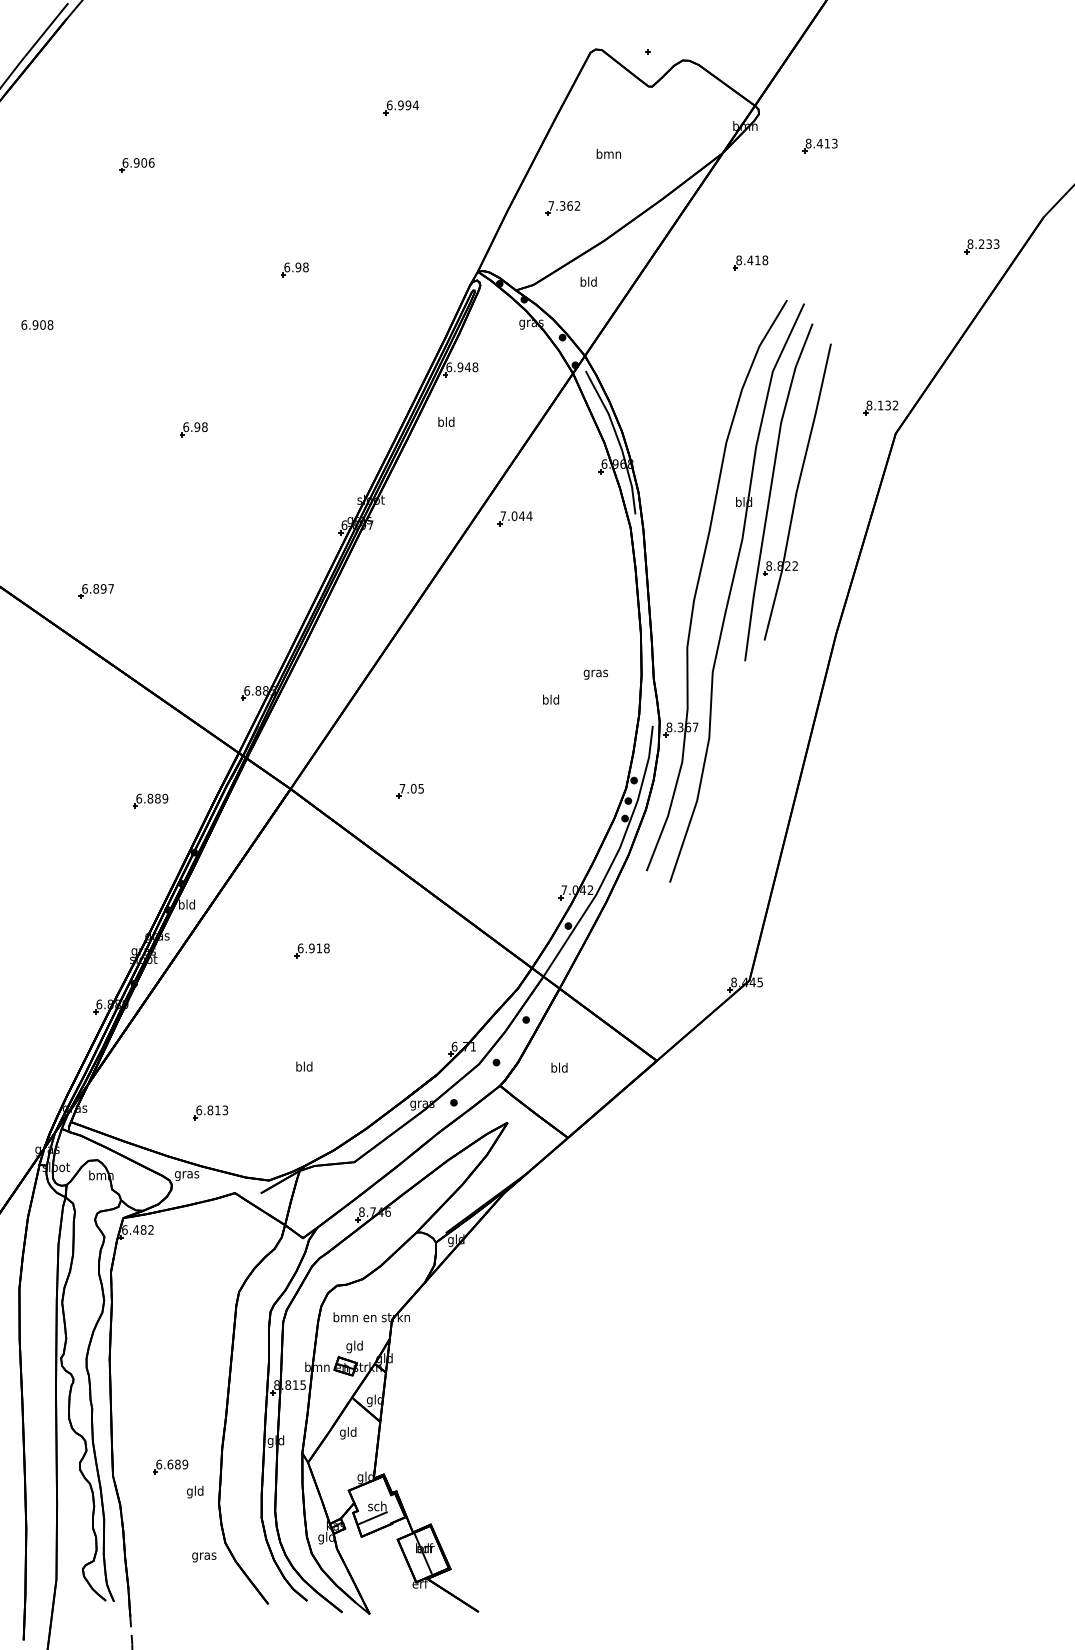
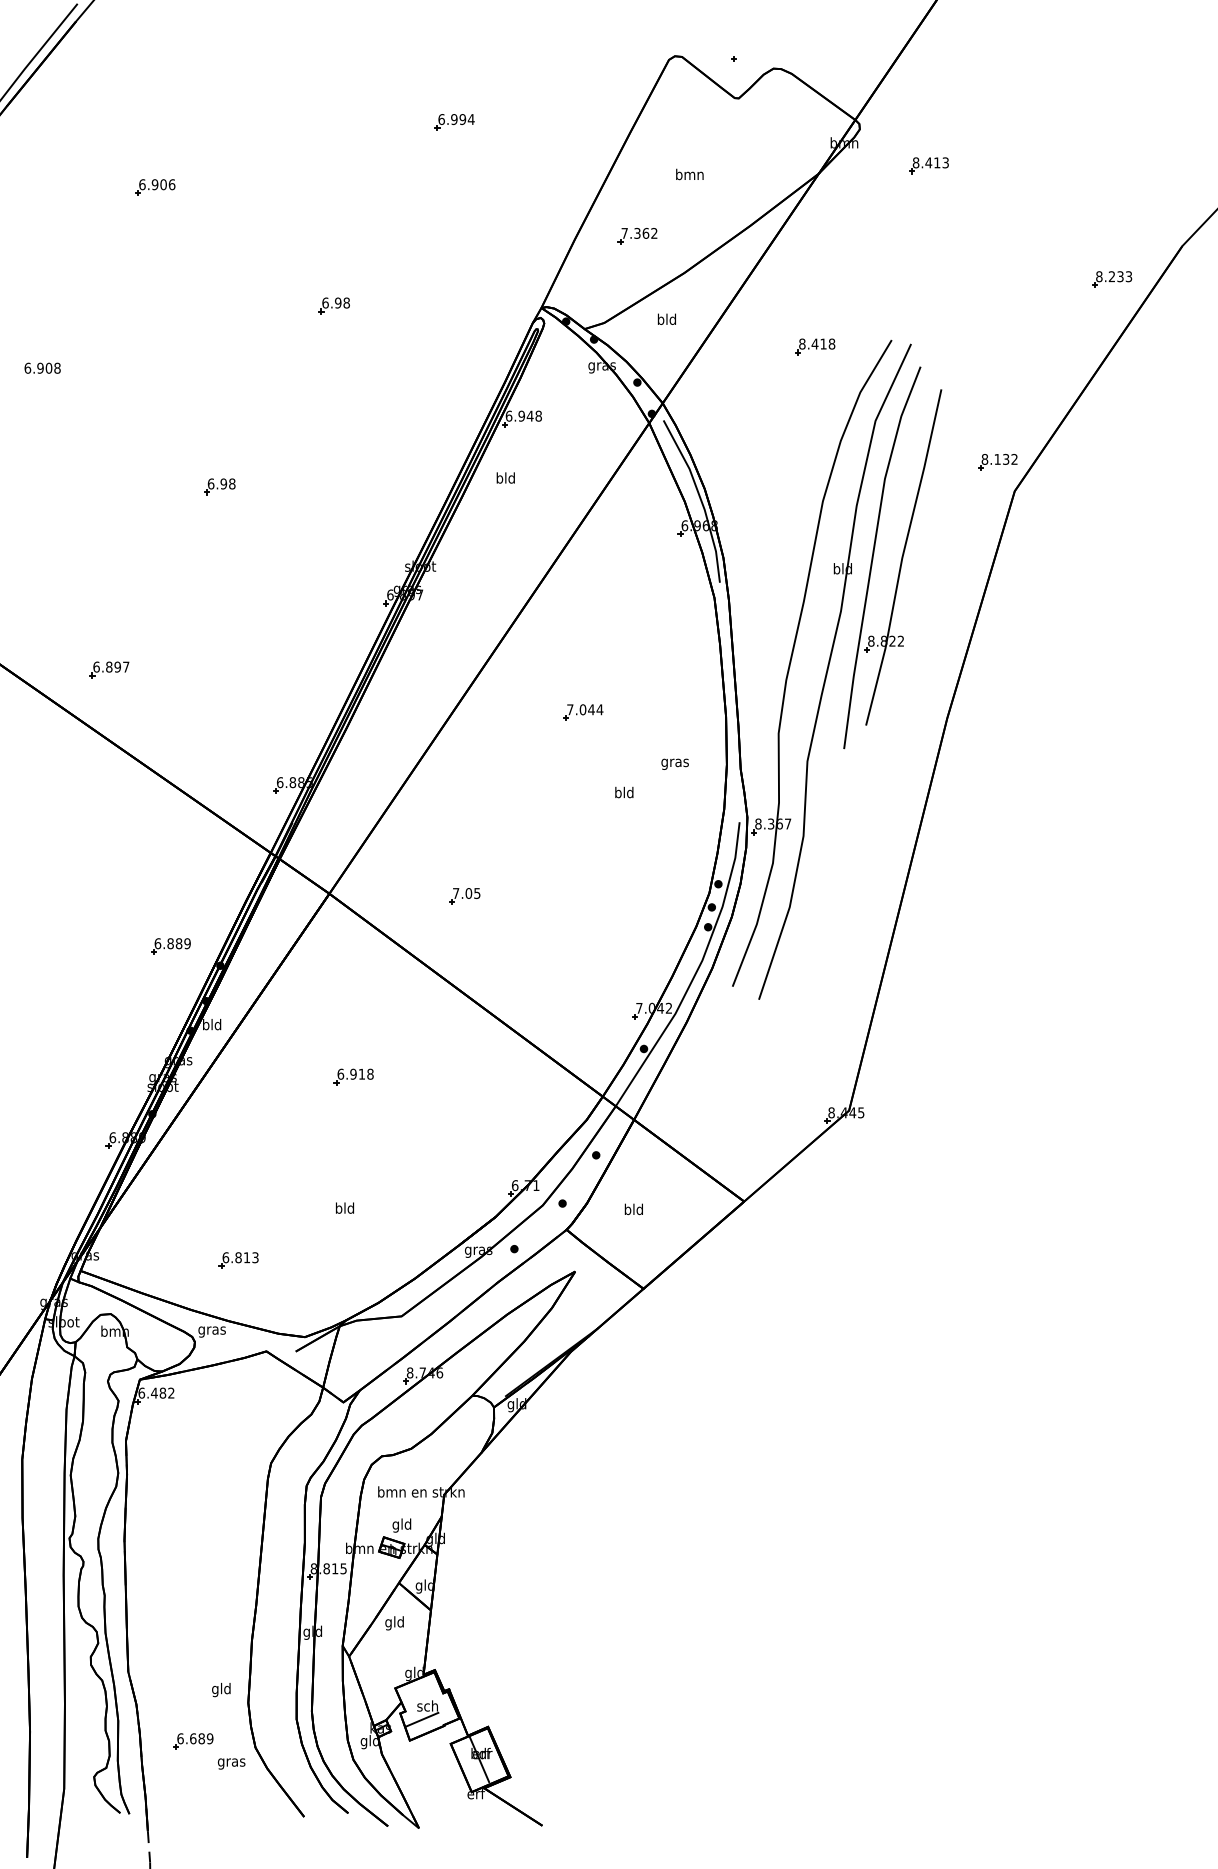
part: (750, 262) -> (815, 346), moved
part: (514, 518) -> (583, 712), moved
part: (150, 801) -> (170, 946), moved
part: (170, 1466) -> (193, 1741), moved

